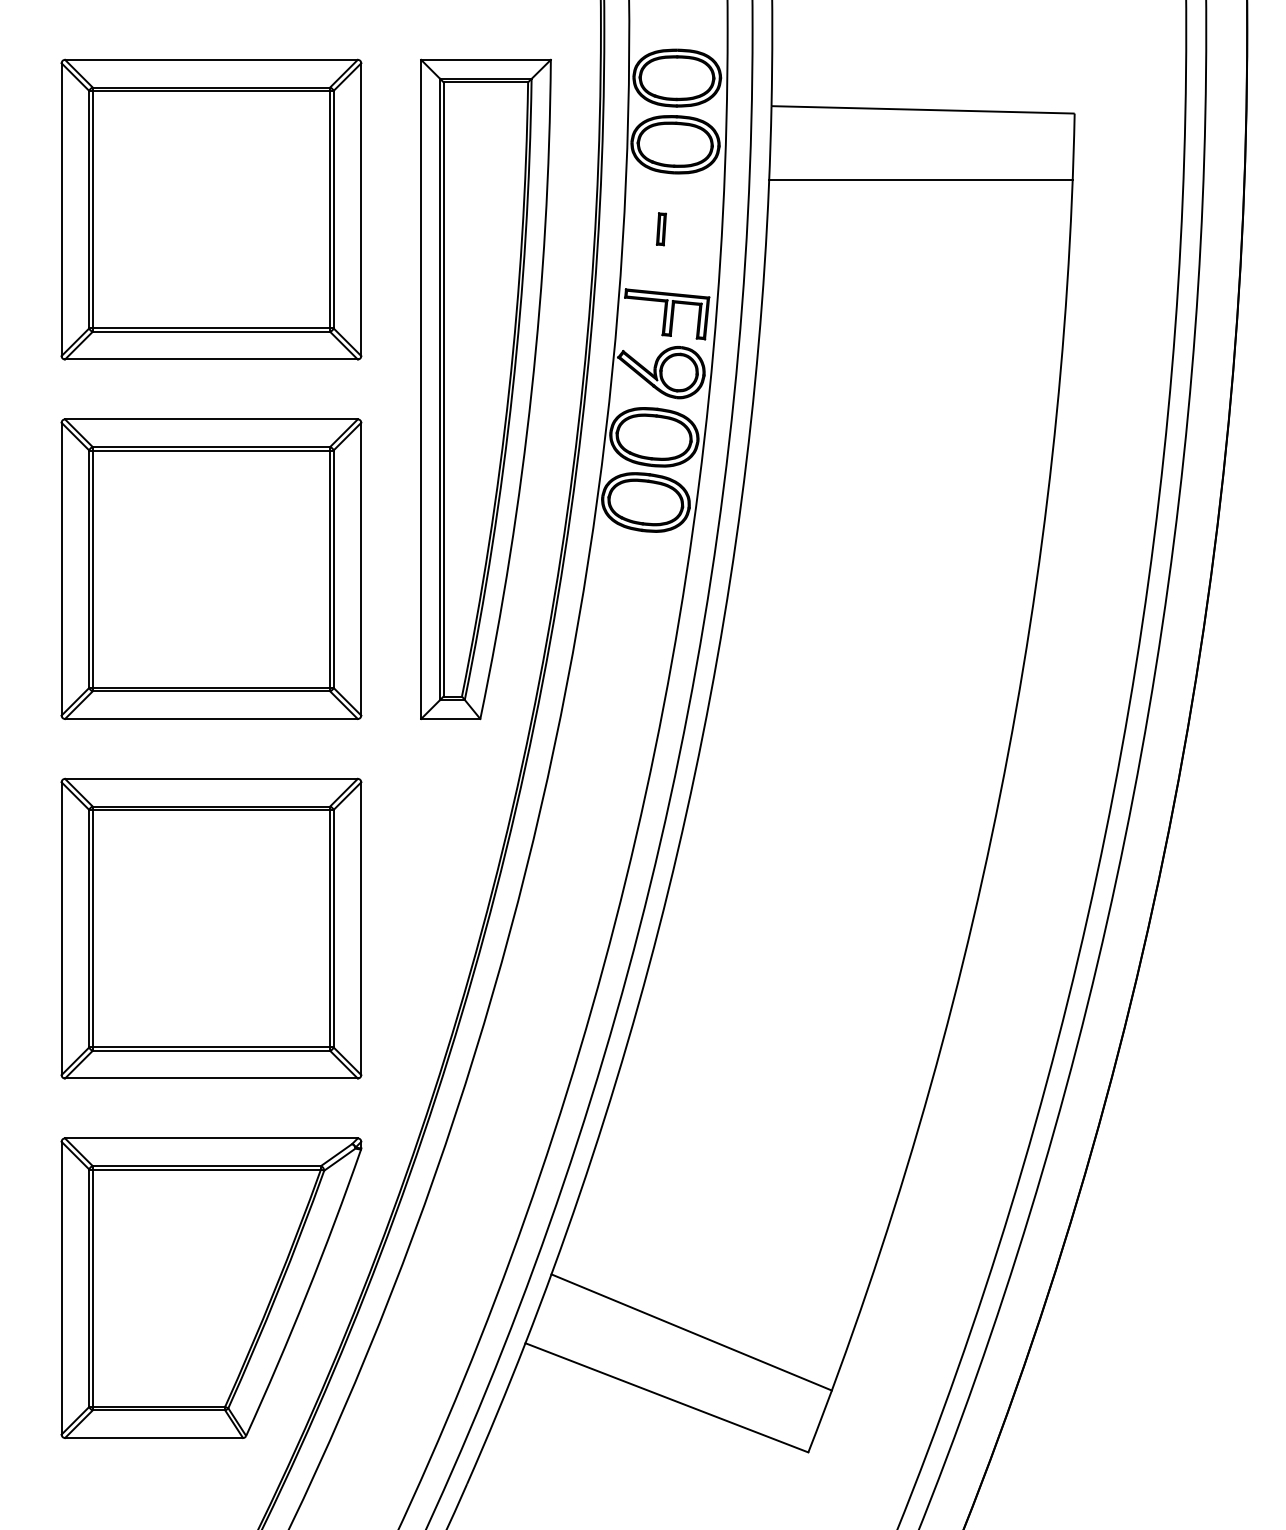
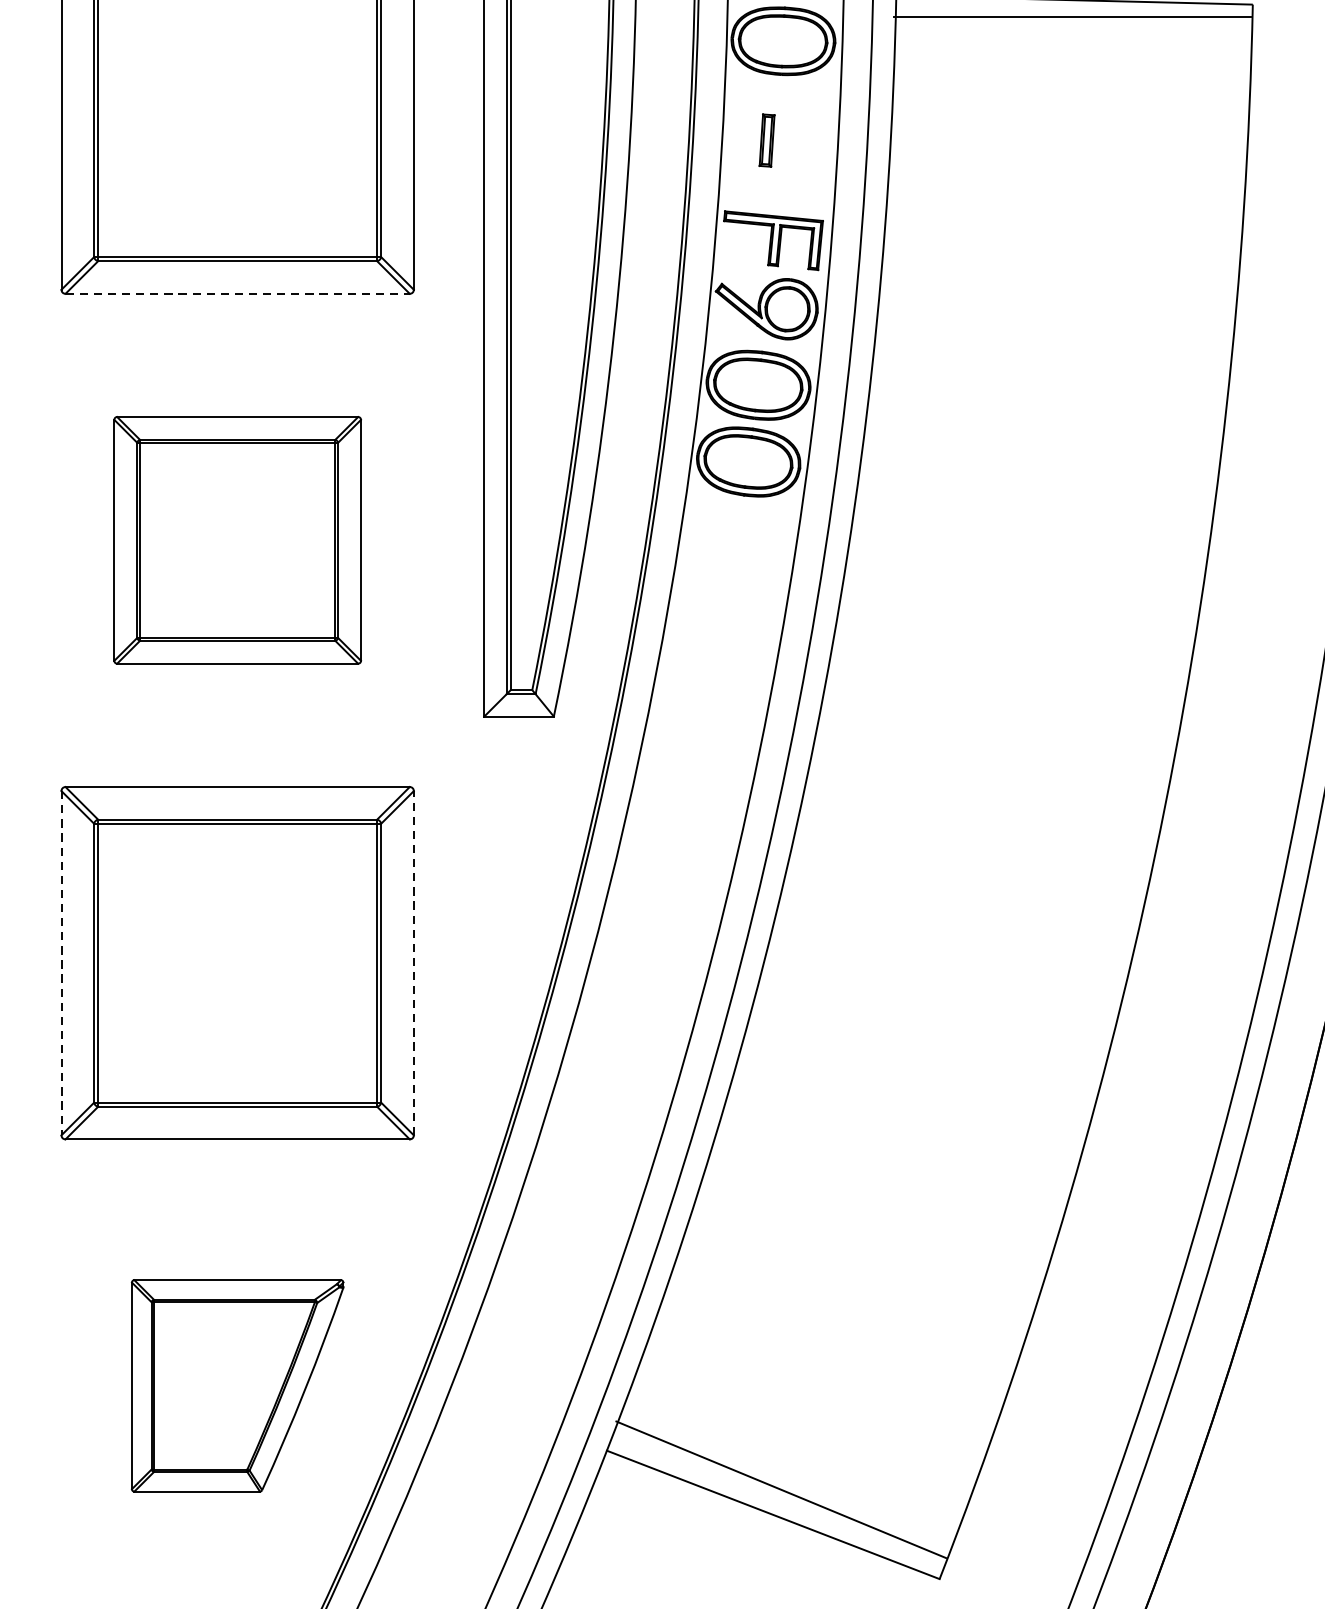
line: (920, 179) -> (1071, 16), moved
part: (660, 229) -> (765, 140), size x1.4
line: (211, 359) -> (237, 293), solid -> dashed
part: (211, 568) -> (237, 539), size x0.7
line: (361, 928) -> (414, 962), solid -> dashed
line: (61, 929) -> (61, 964), solid -> dashed
part: (211, 1287) -> (237, 1385), size x0.6
line: (691, 1332) -> (781, 1489), moved

